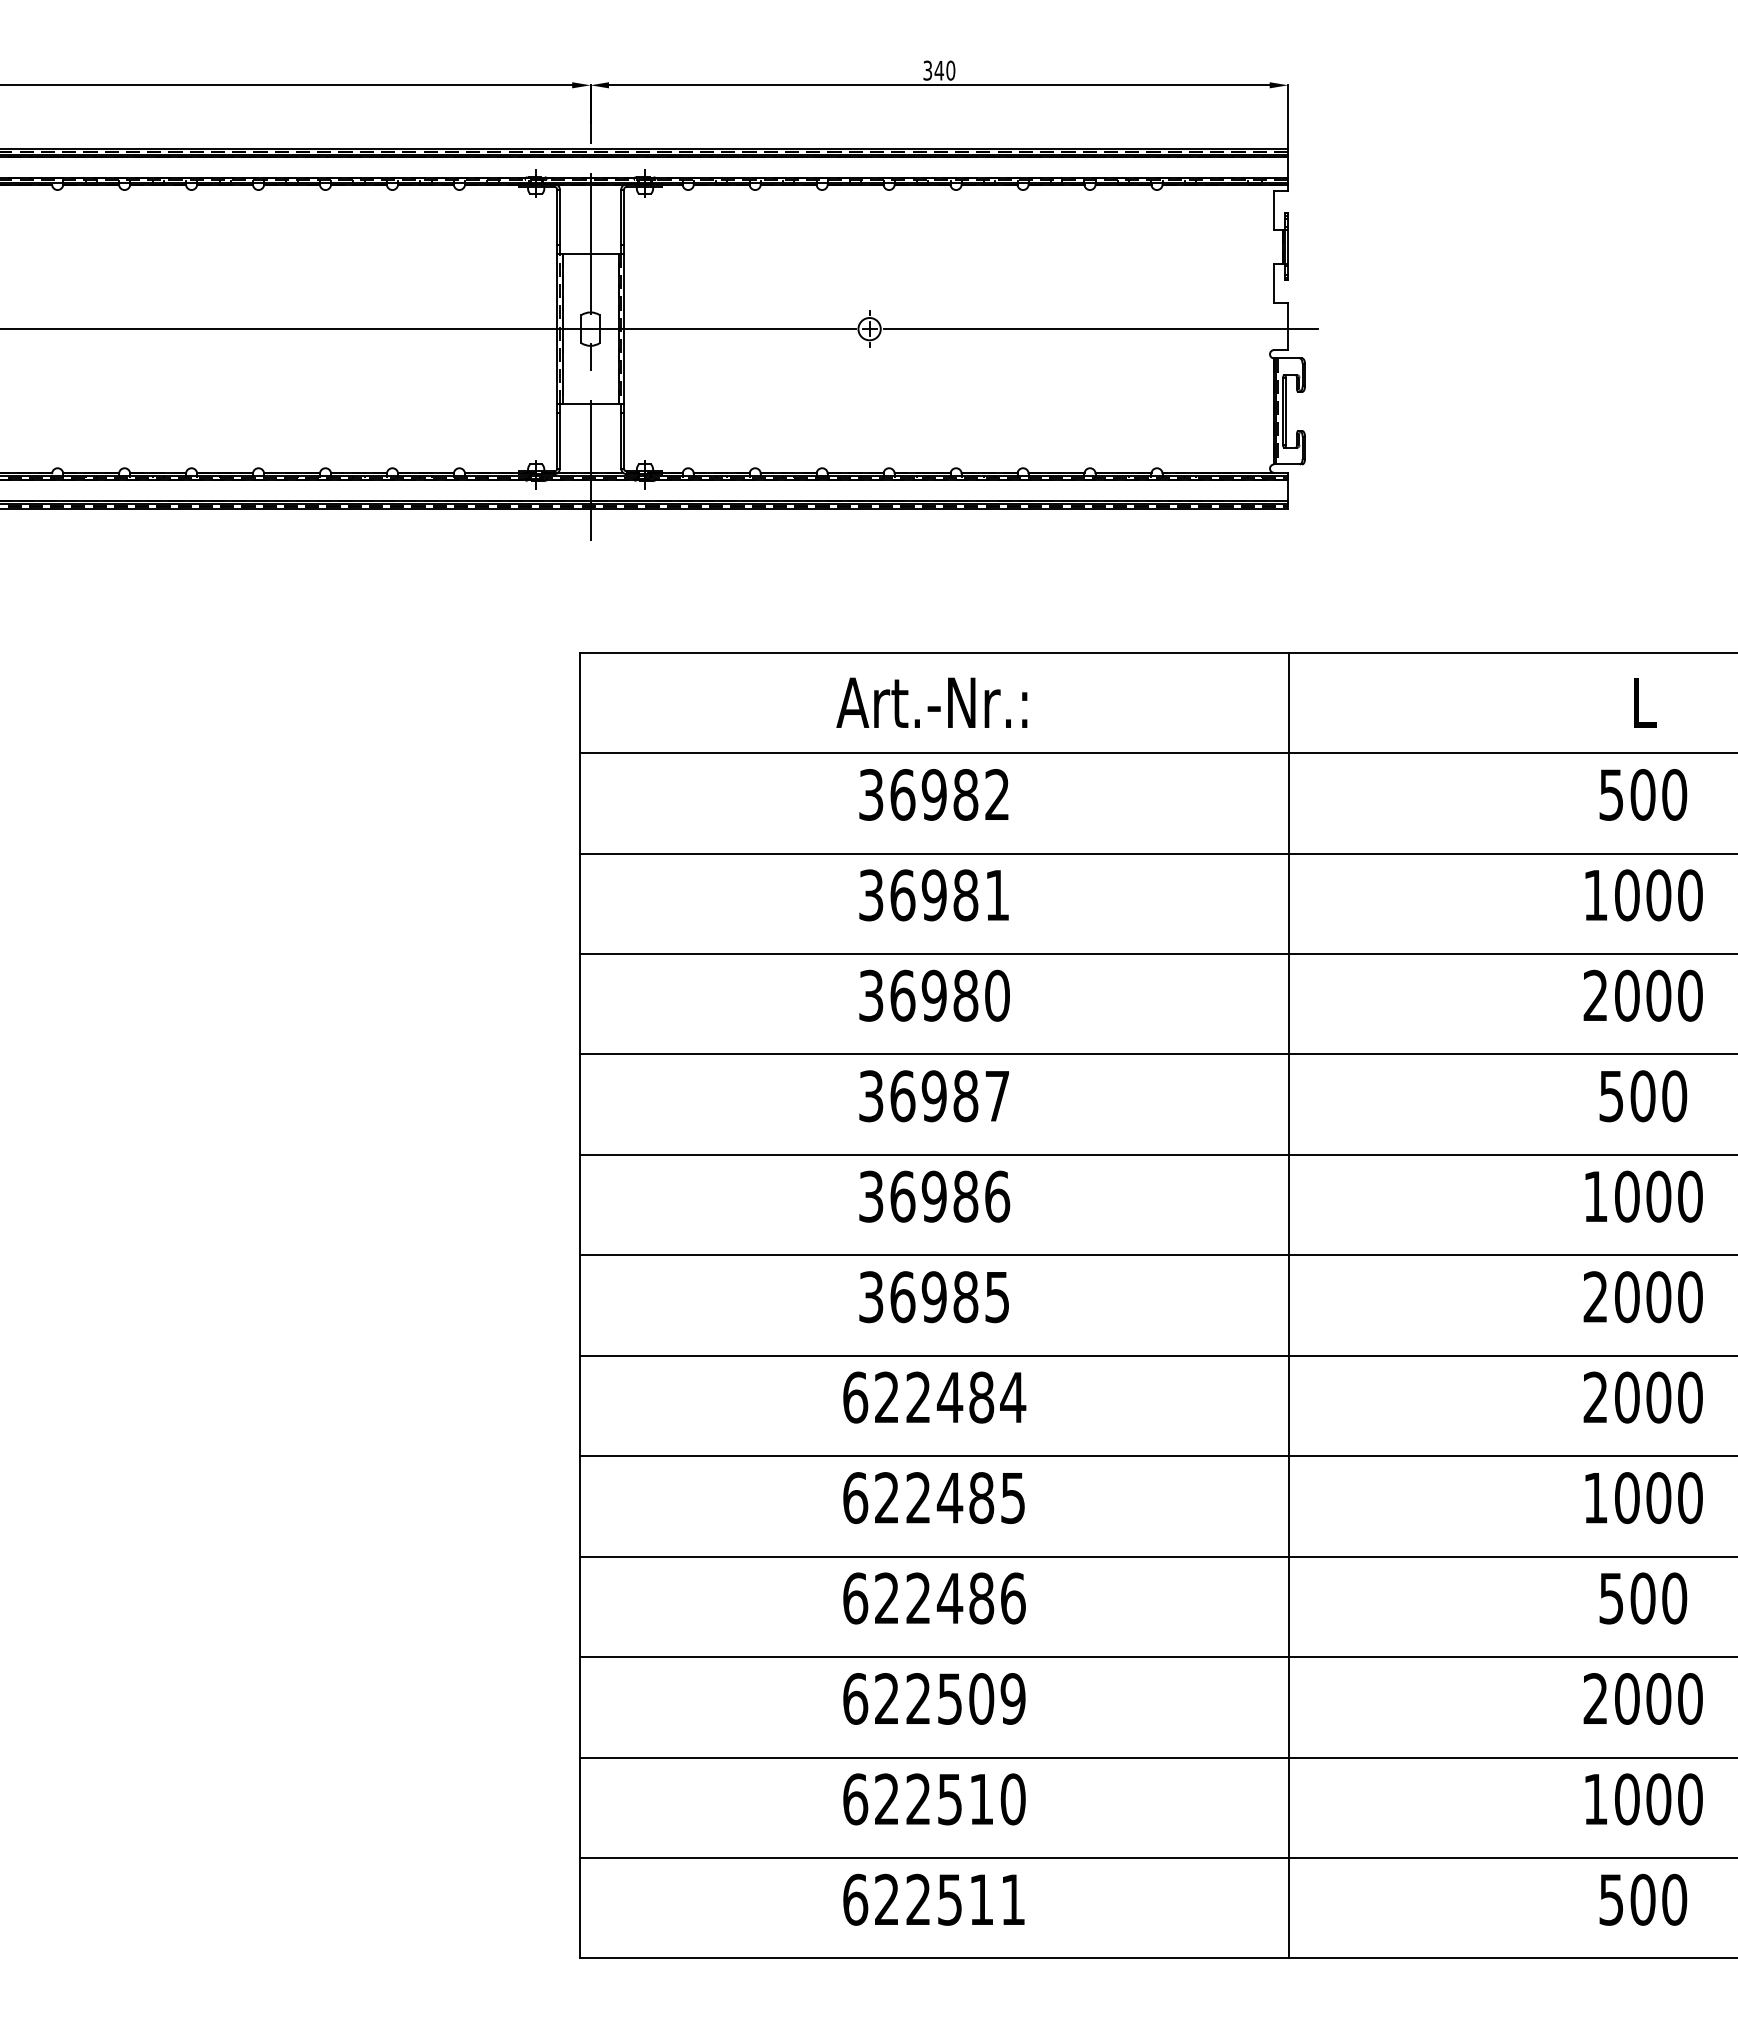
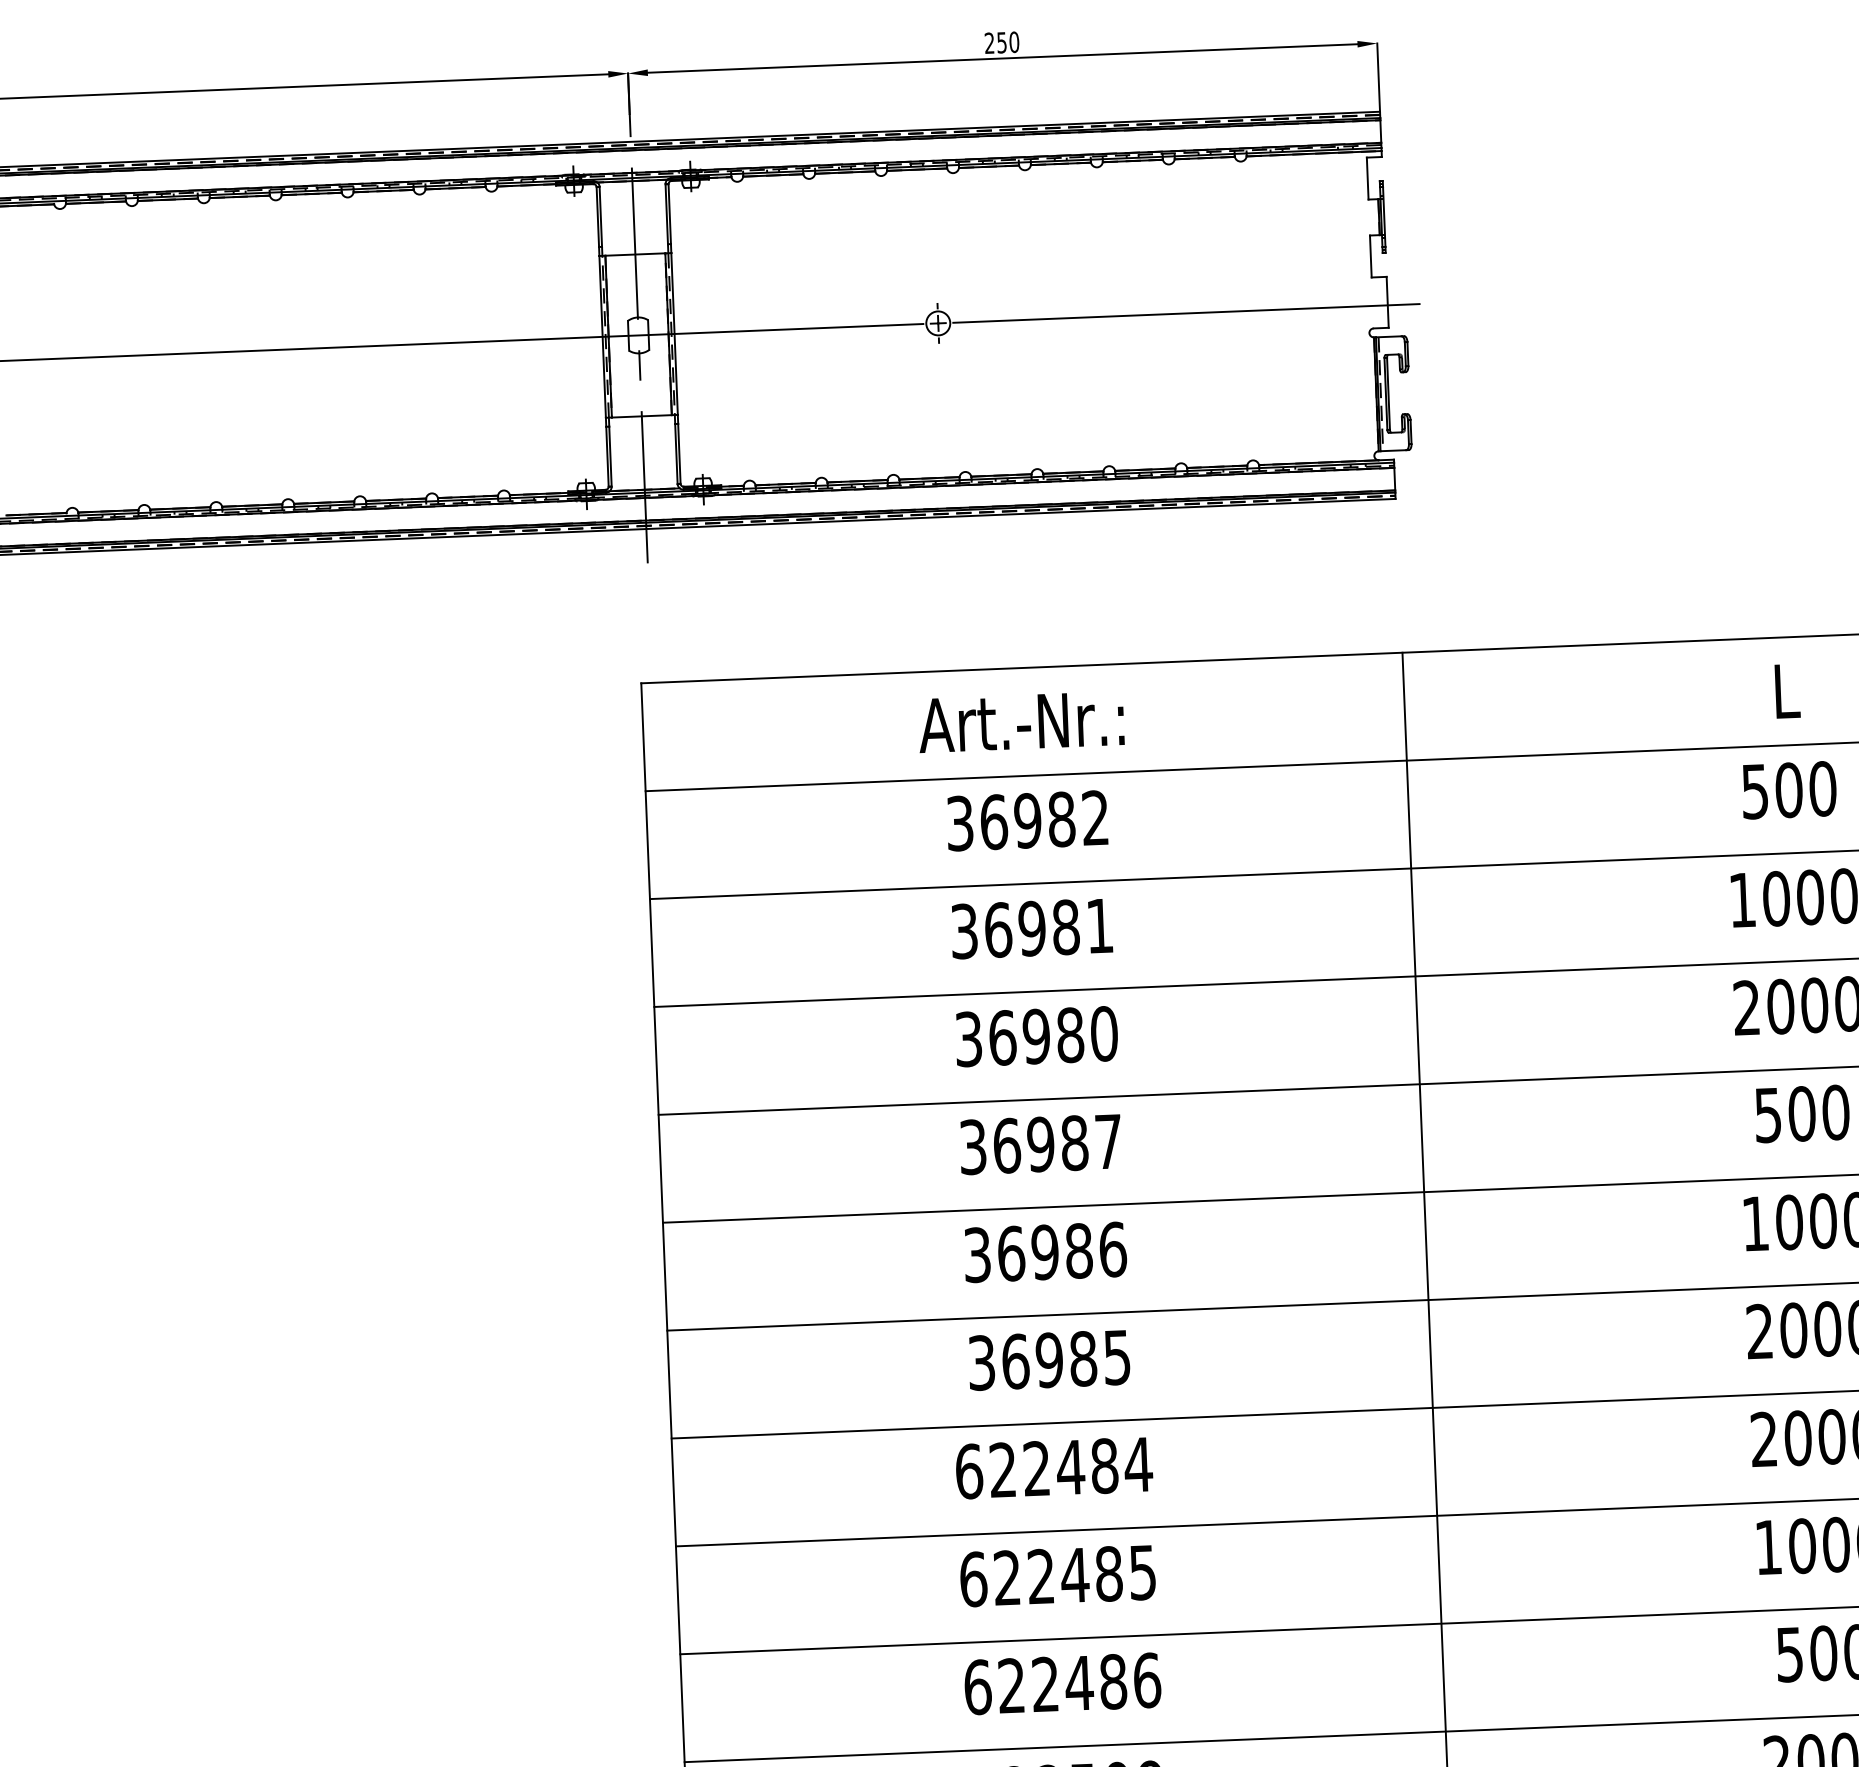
text: (933, 70) -> (995, 42), 340 -> 250

